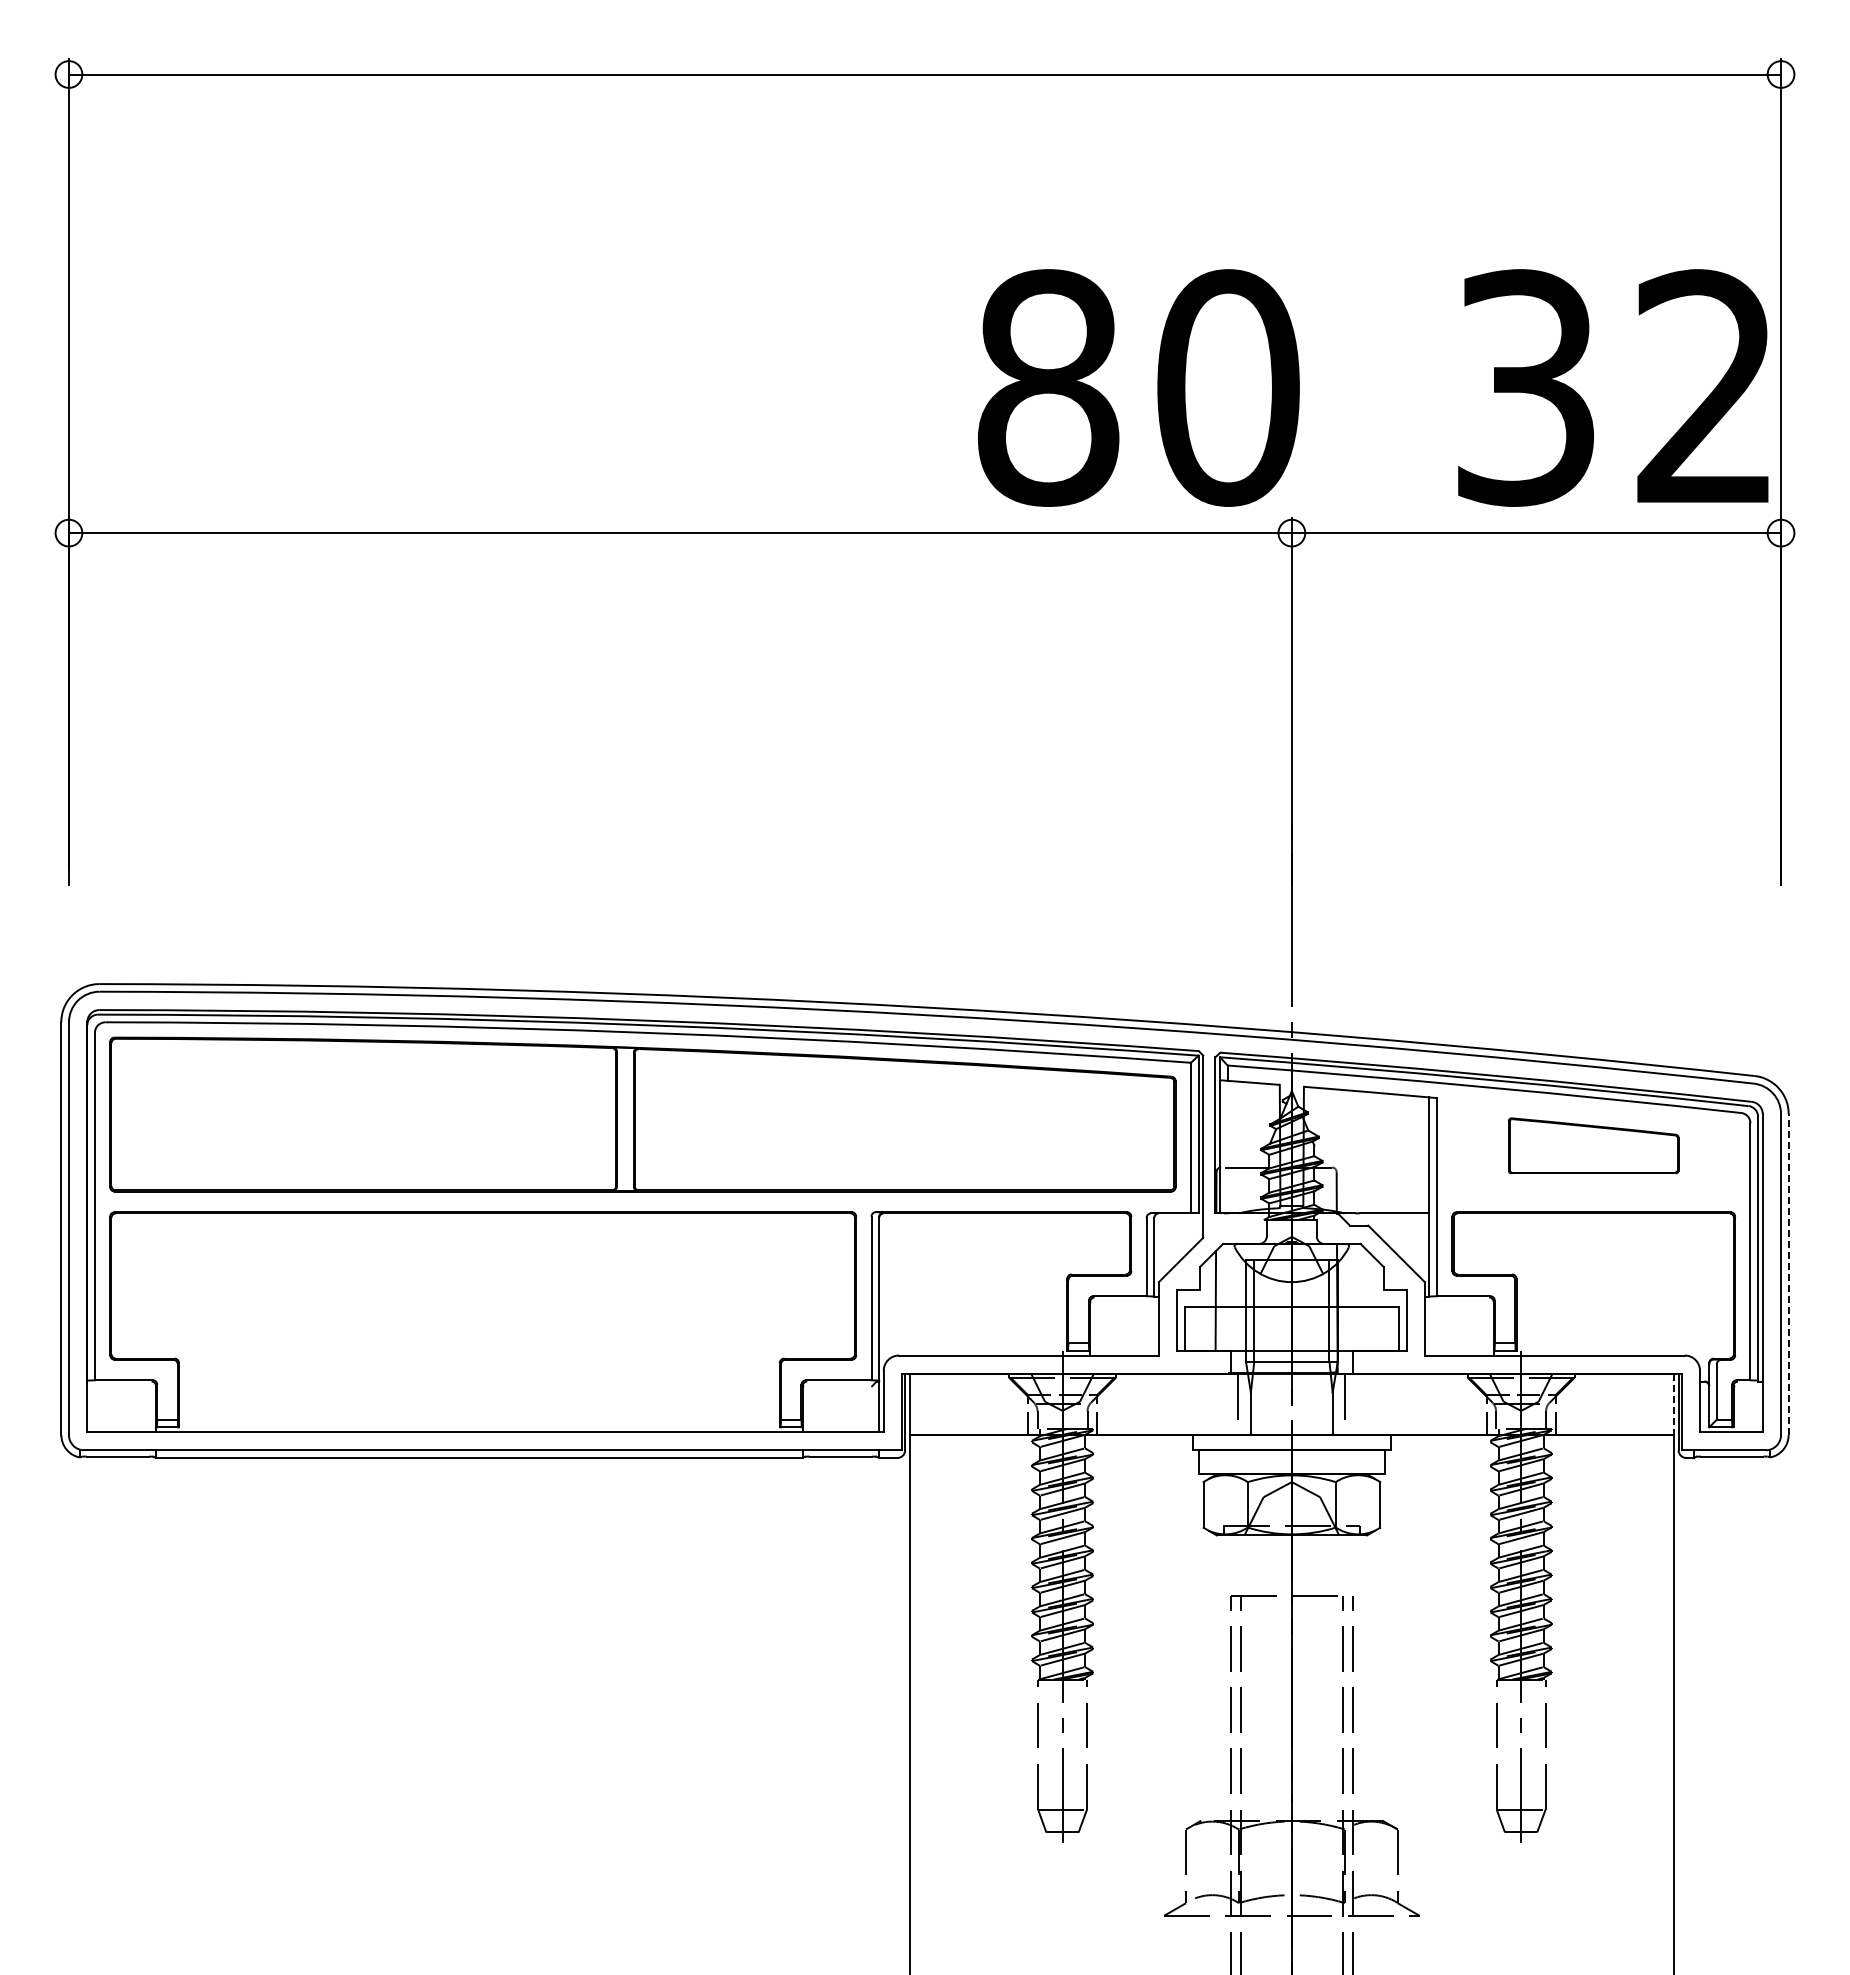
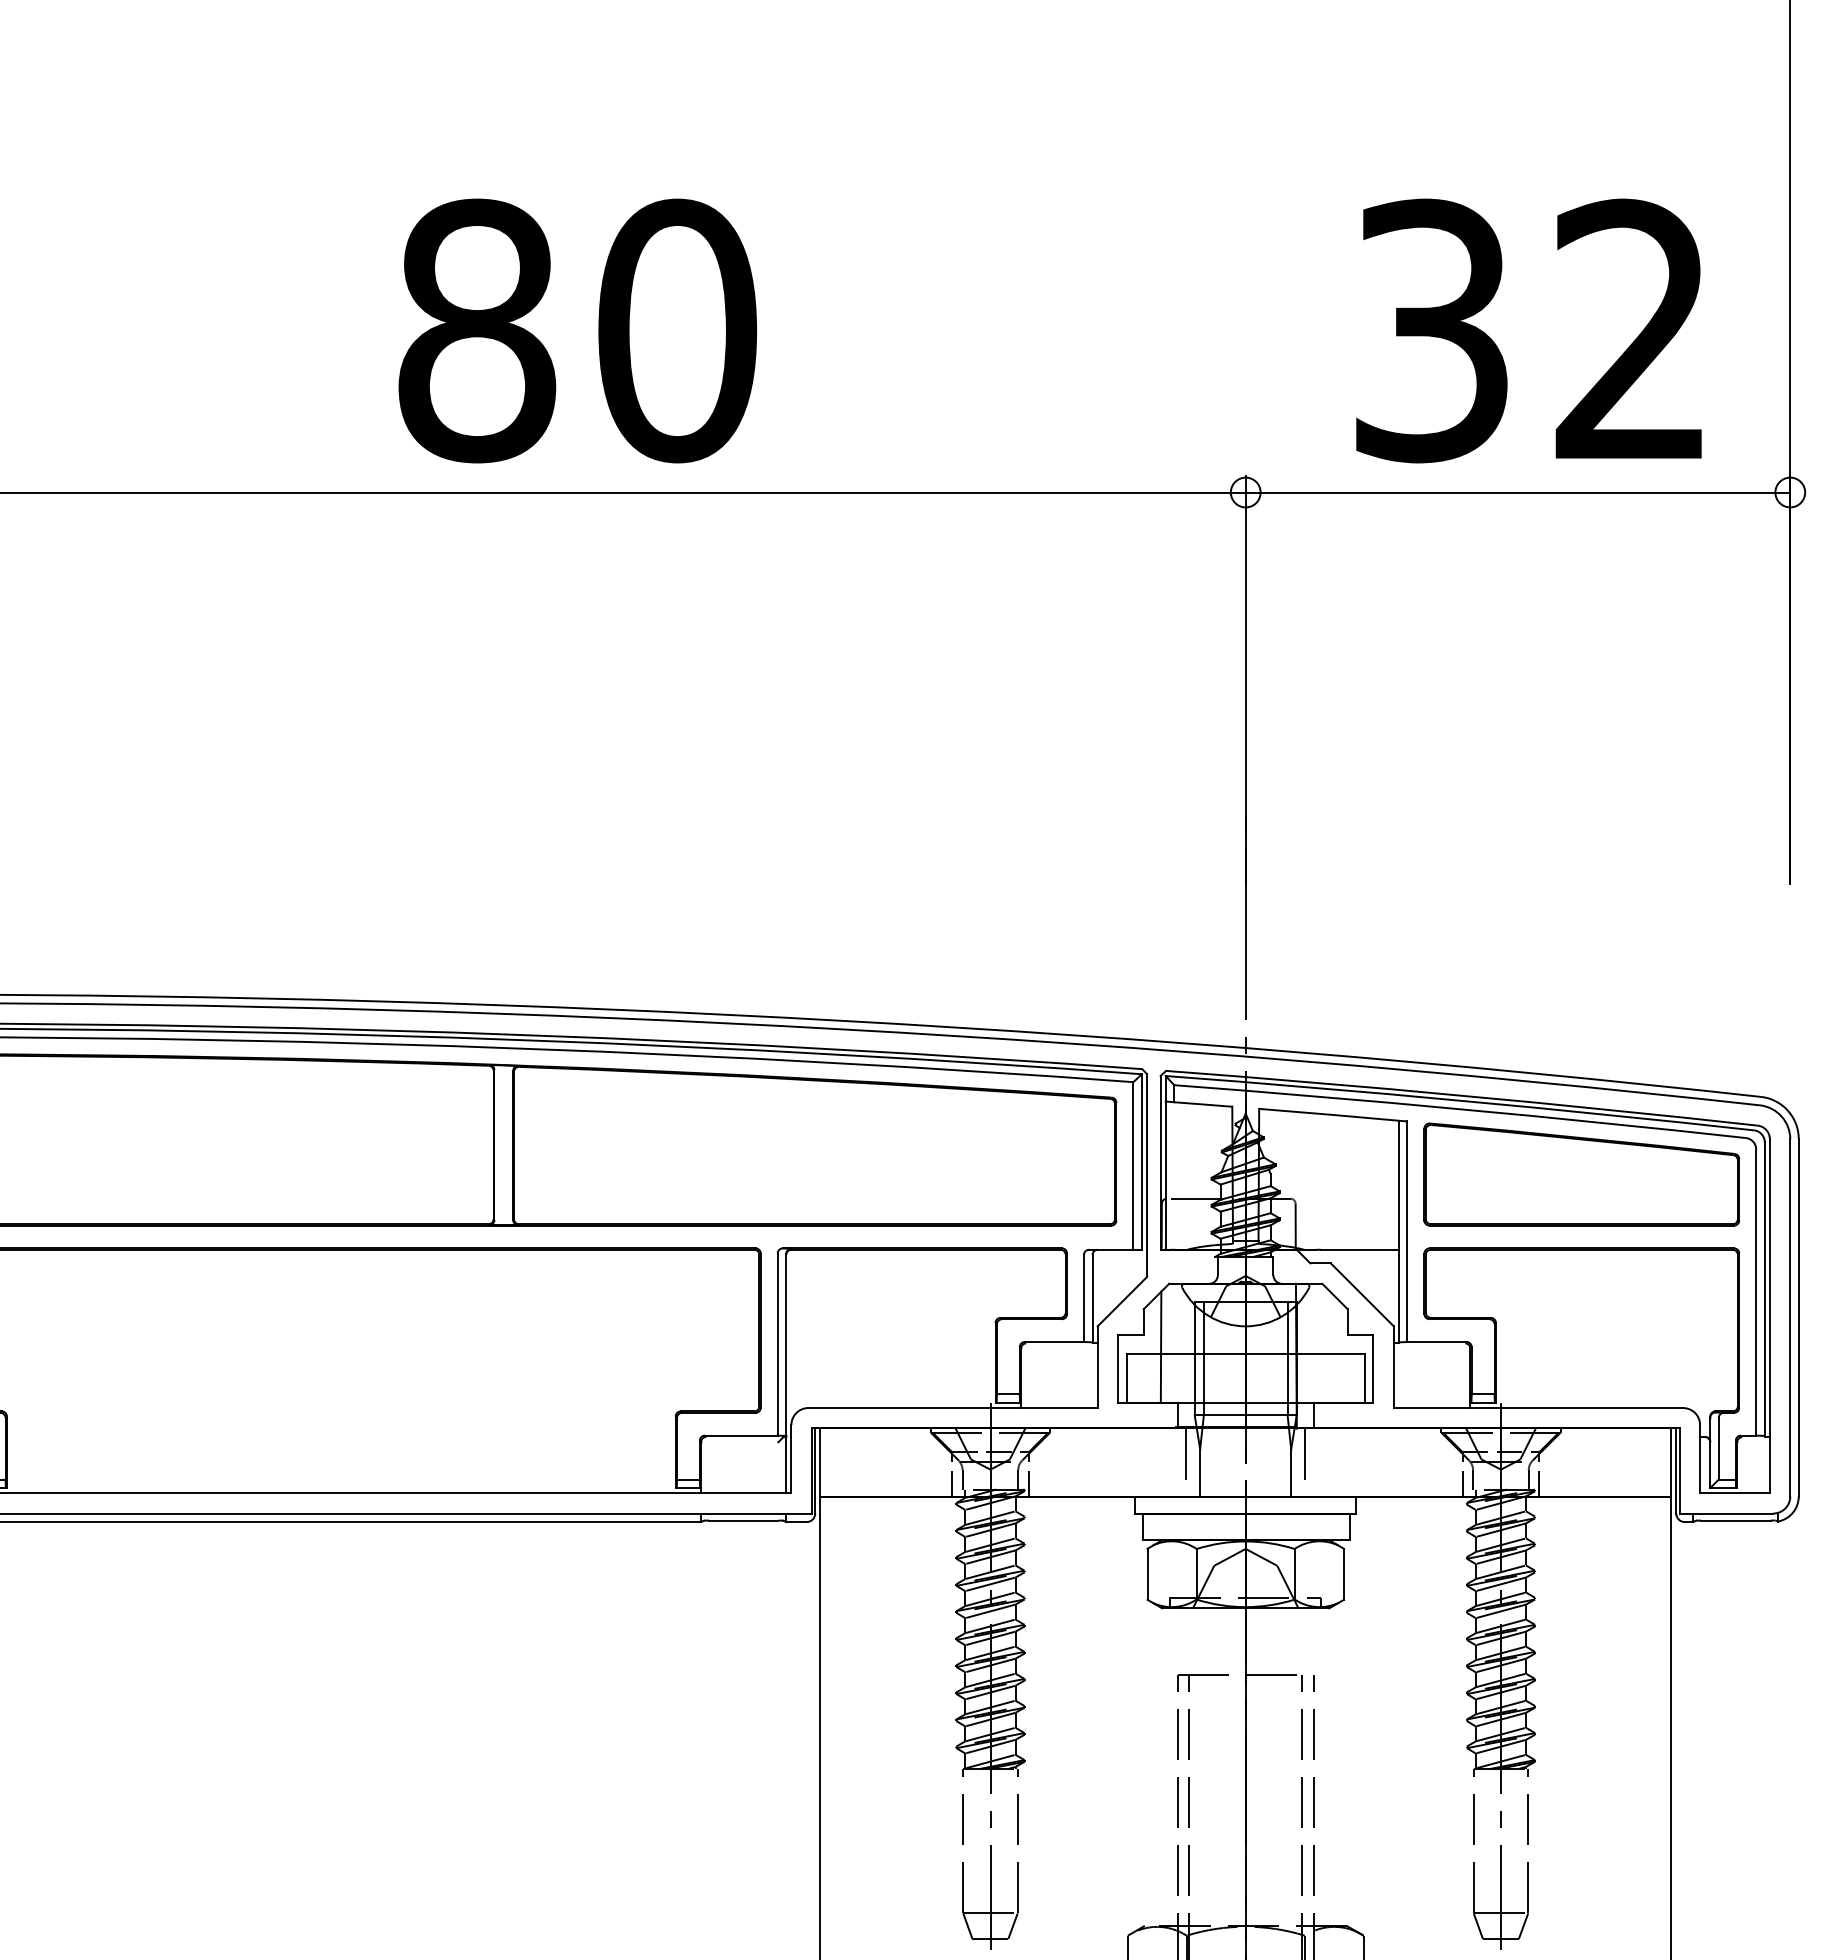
text: (1138, 387) -> (577, 330), moved
text: (1613, 387) -> (1529, 330), moved
part: (1593, 1145) -> (1581, 1174), size x1.67
line: (1788, 1274) -> (1798, 1317), dashed -> solid
line: (1674, 1404) -> (1671, 1462), dashed -> solid

